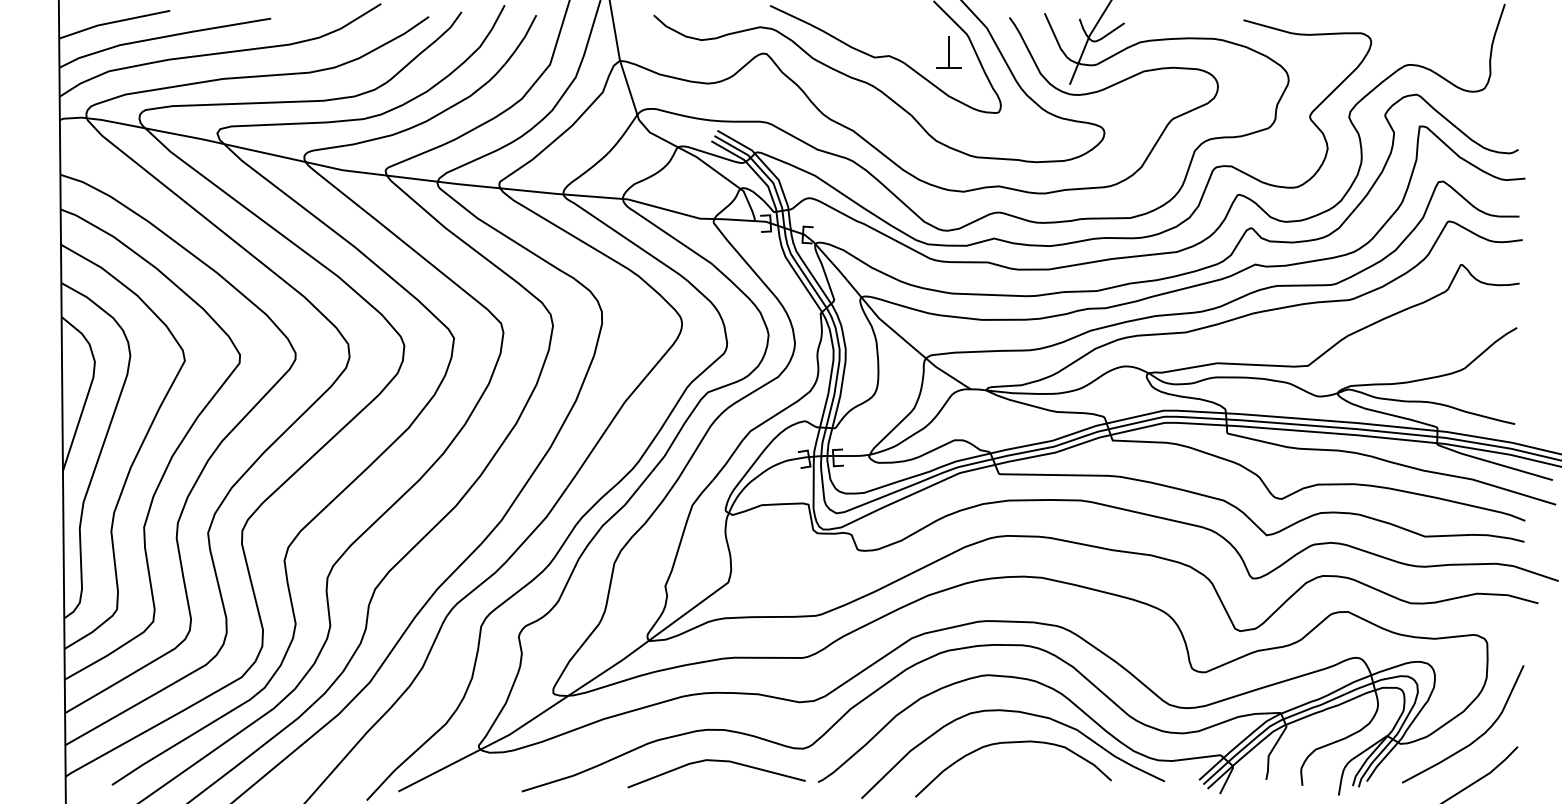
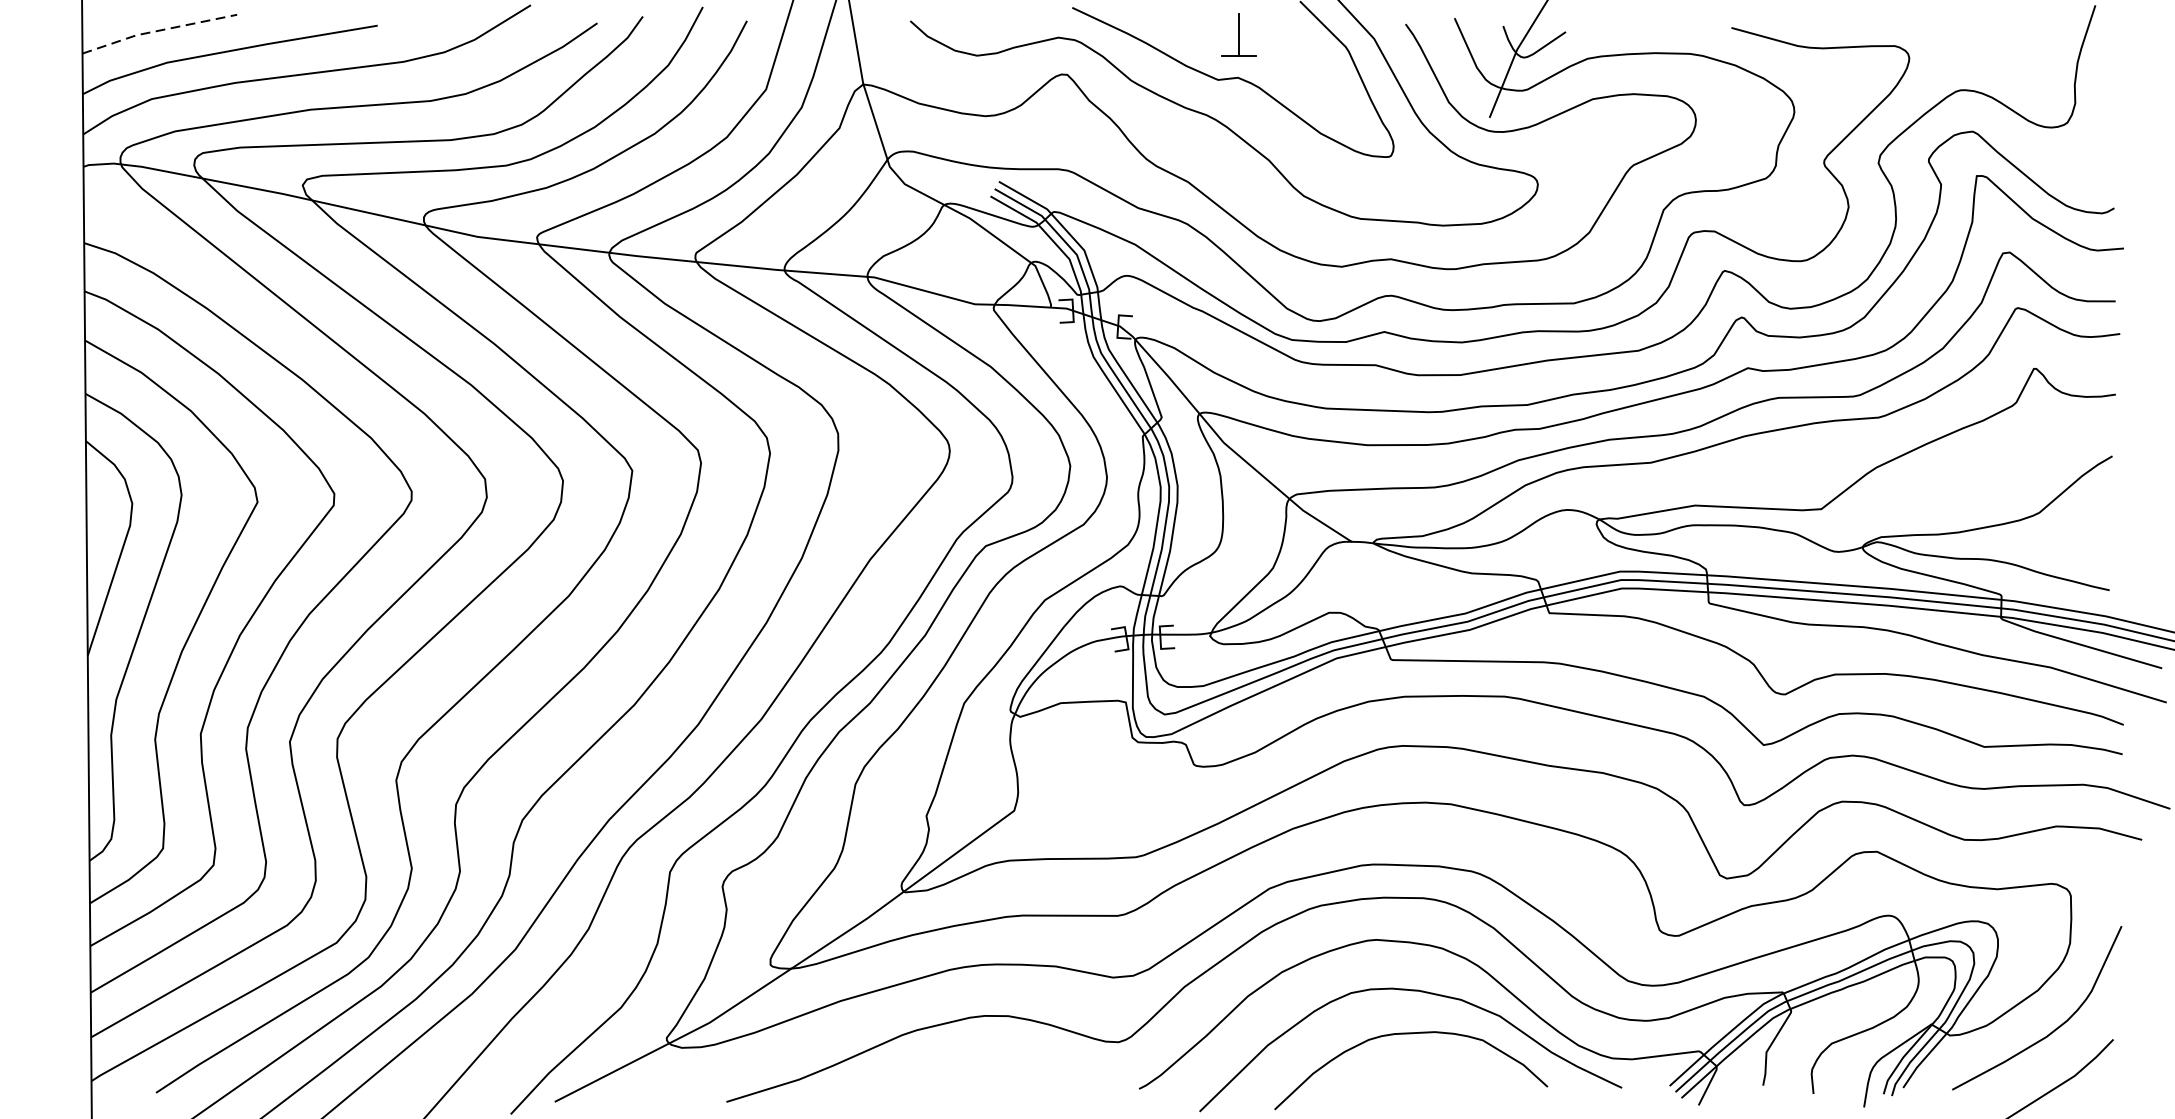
line: (113, 22) -> (158, 31), solid -> dashed
part: (948, 52) -> (1238, 35), moved
line: (716, 761) -> (997, 1060), removed

